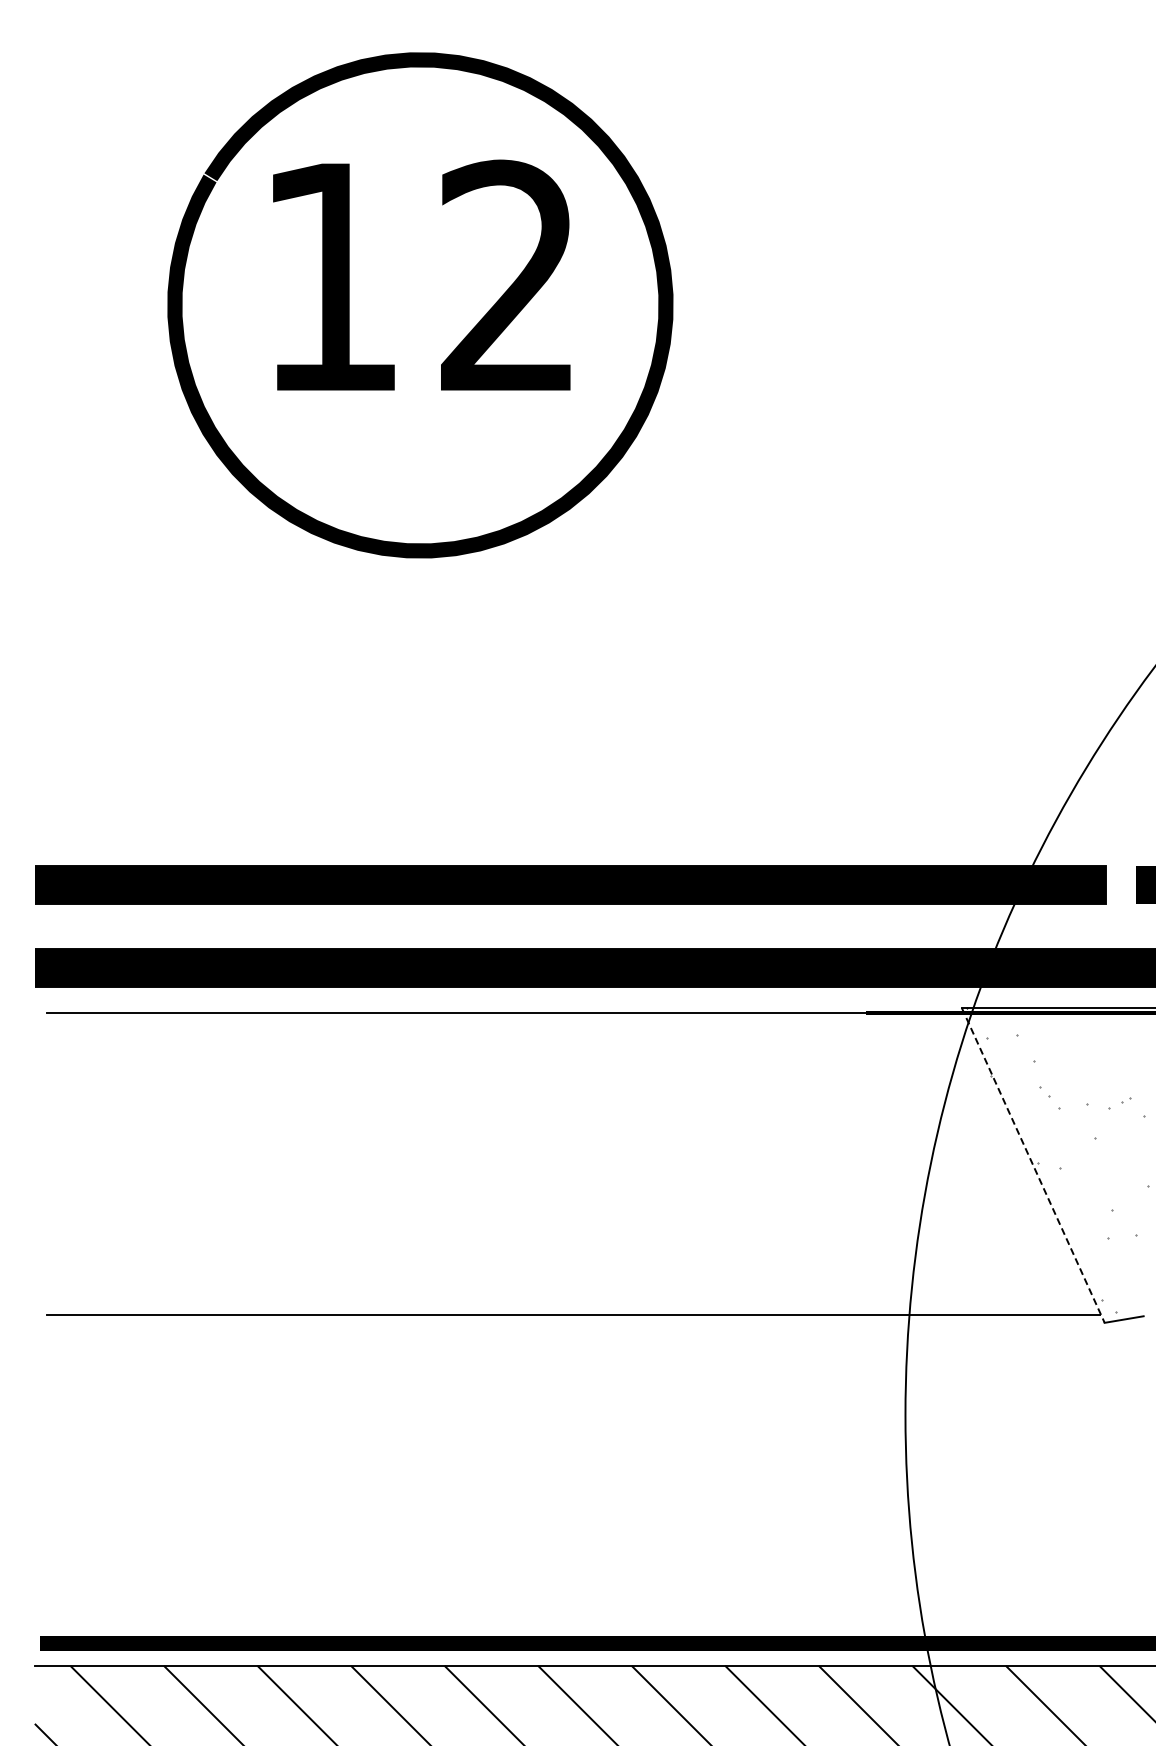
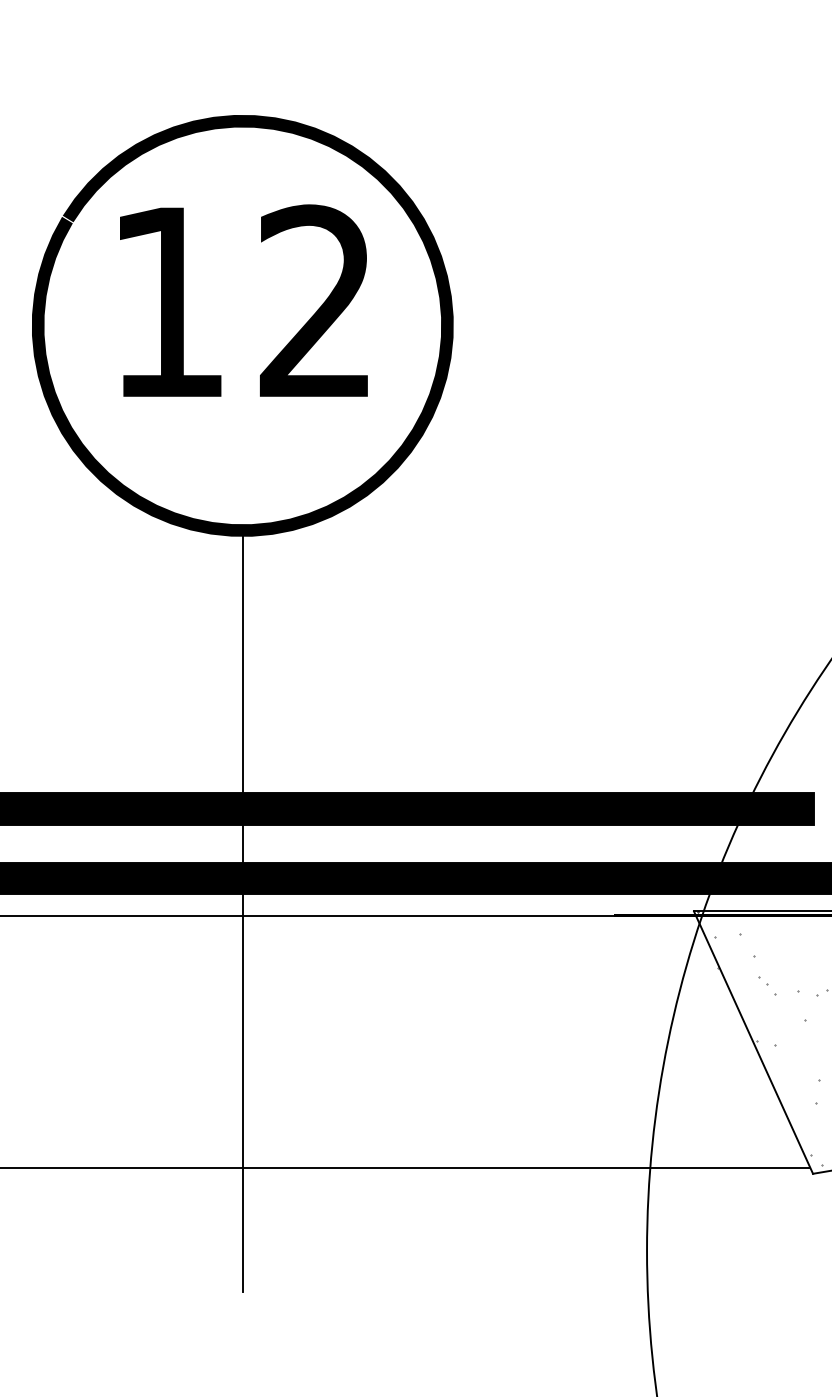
line: (420, 1008) -> (242, 911), added
line: (1033, 1165) -> (753, 1042), dashed -> solid

